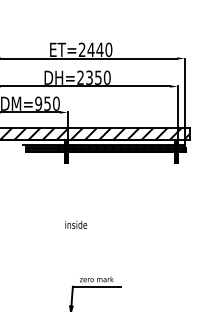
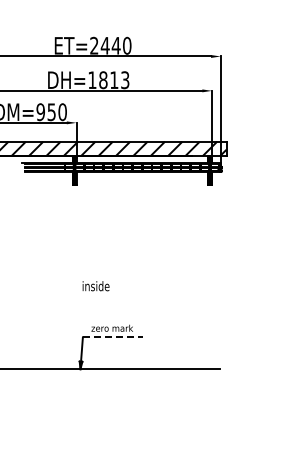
text: (93, 78) -> (108, 80), DH=2350 -> DH=1813
text: (75, 225) -> (95, 286), moved
line: (96, 286) -> (112, 337), solid -> dashed

